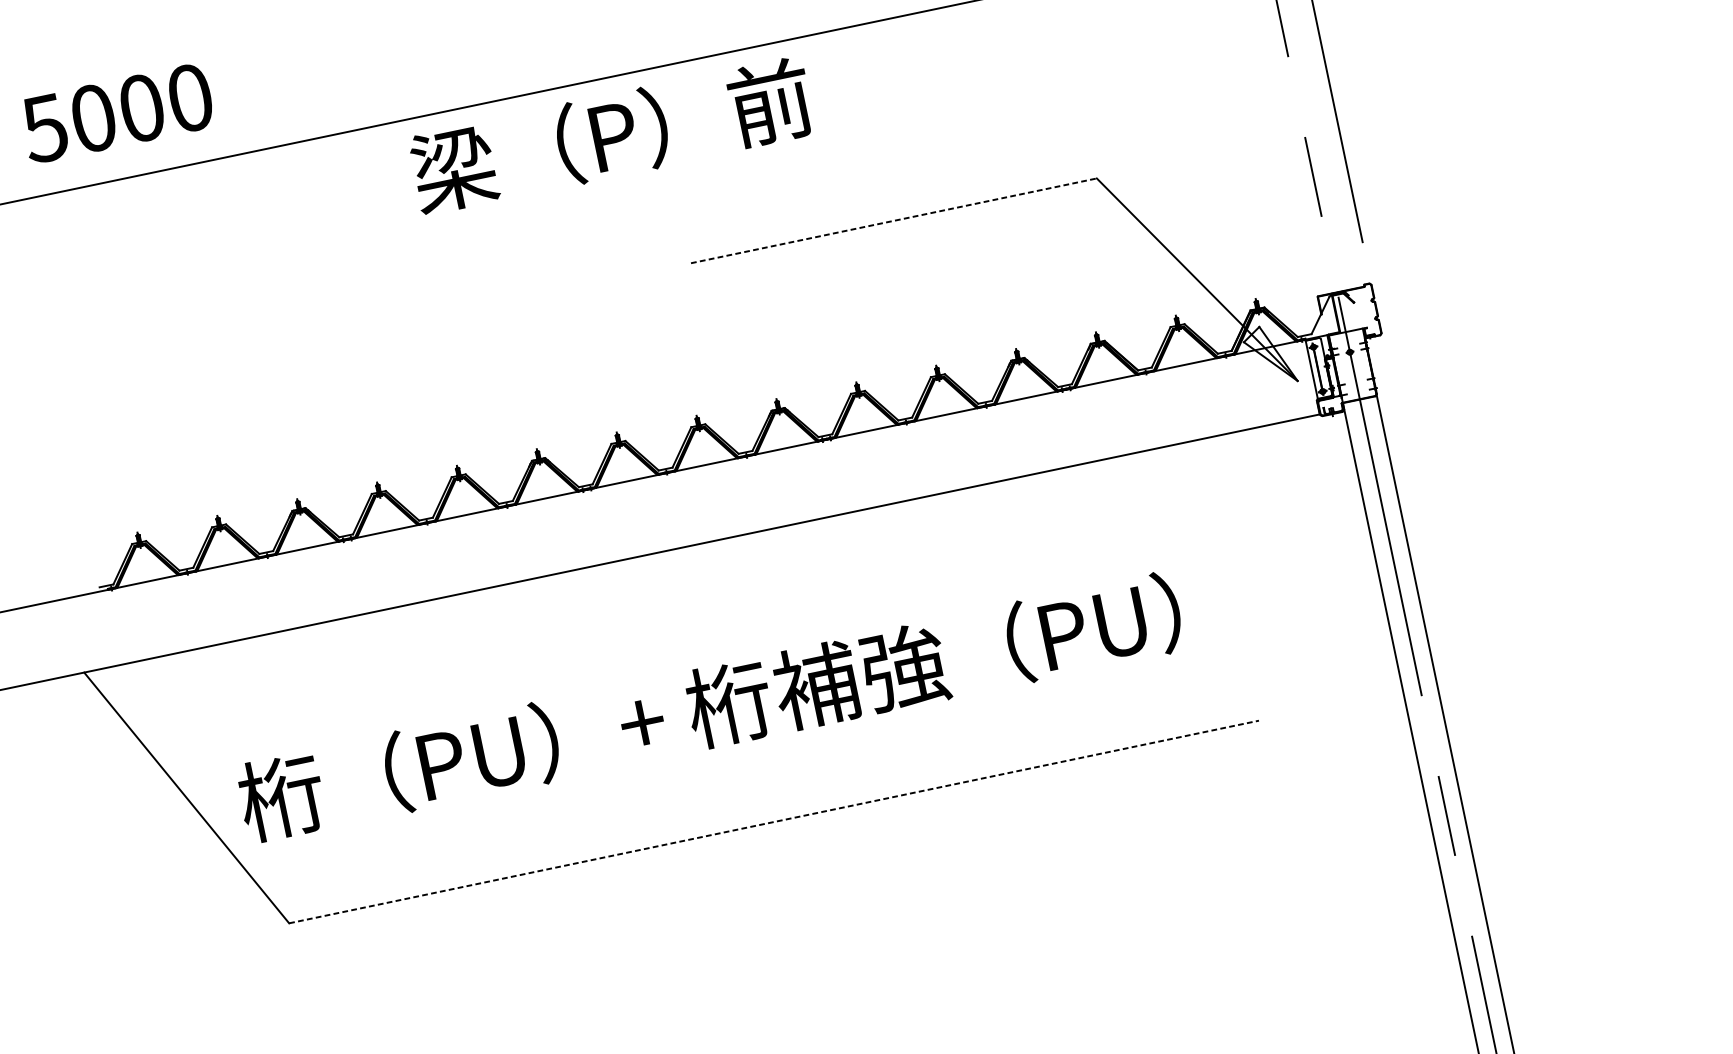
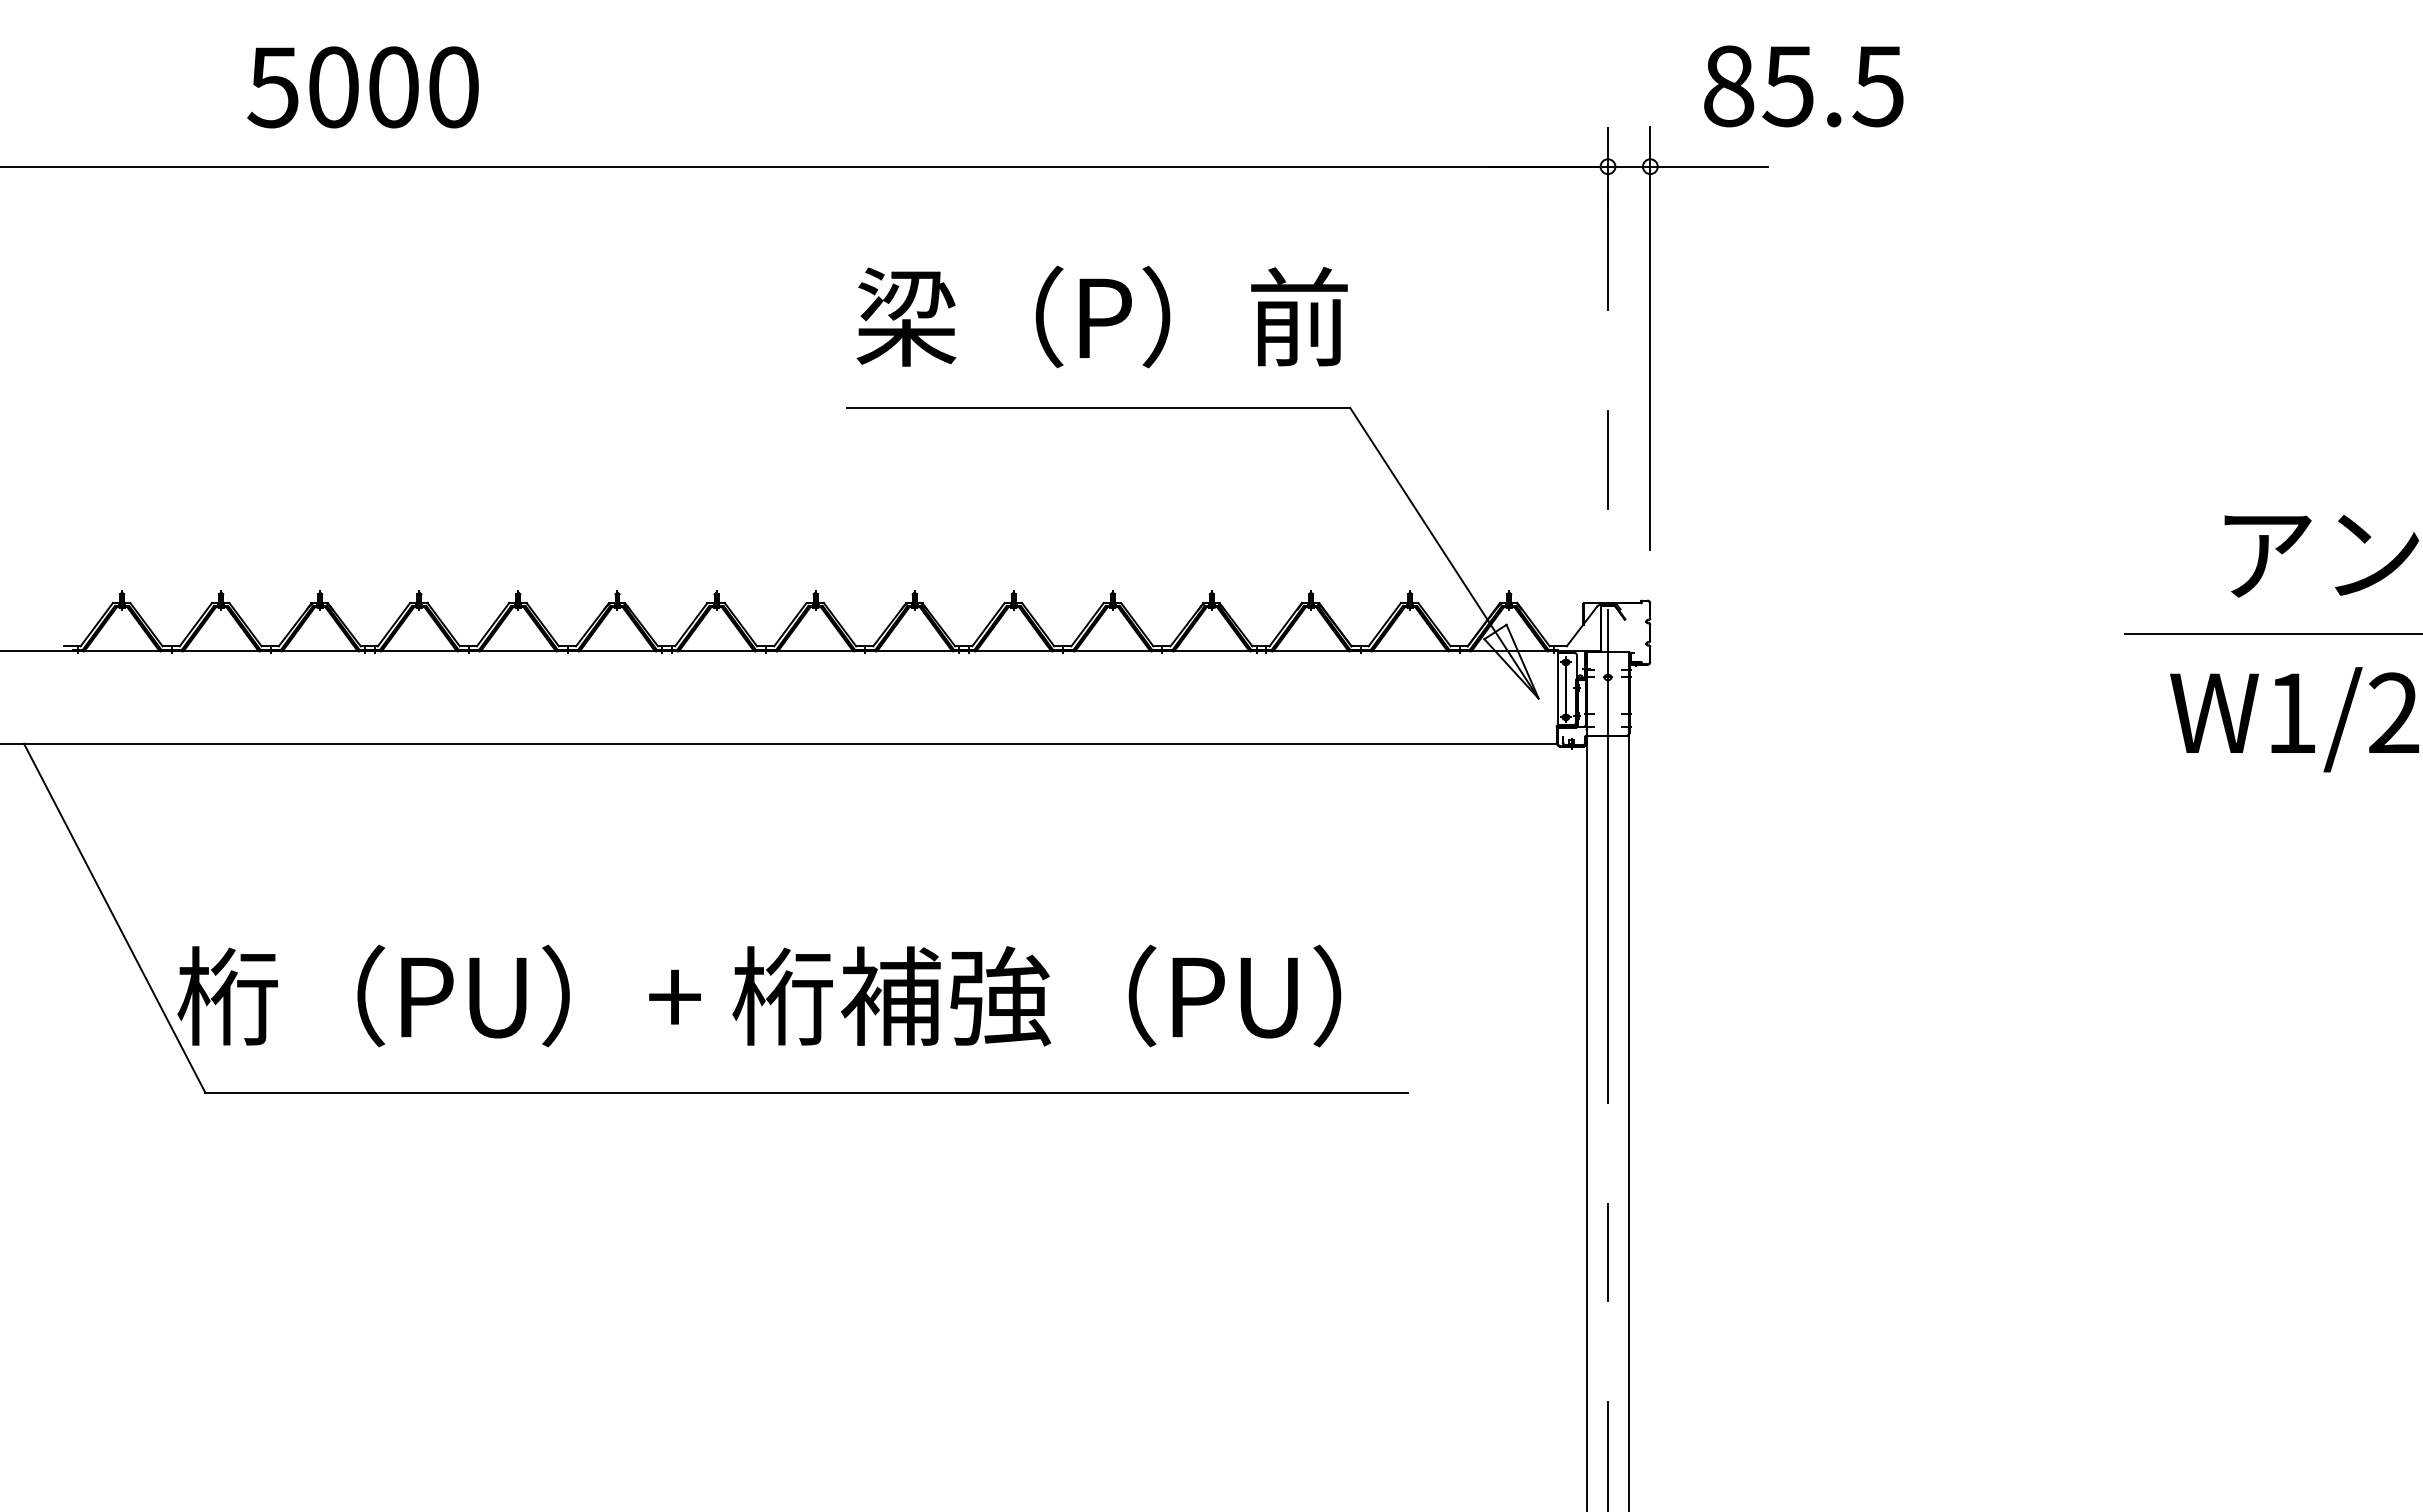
text: (116, 113) -> (362, 87), moved
text: (611, 135) -> (1101, 316), moved
line: (893, 221) -> (1098, 408), dashed -> solid
text: (710, 707) -> (759, 995), moved
line: (774, 821) -> (807, 1092), dashed -> solid

